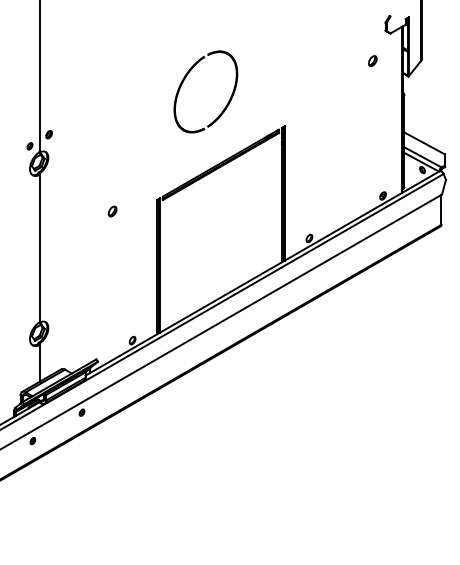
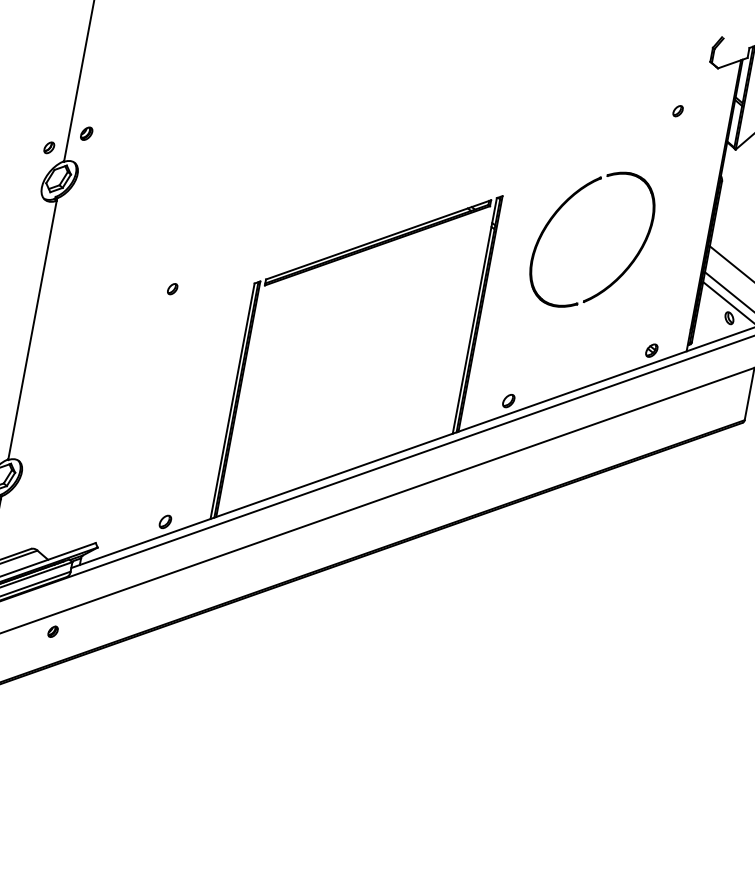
part: (372, 61) -> (677, 111), size x0.62
part: (185, 79) -> (560, 211), moved
part: (112, 211) -> (172, 289), size x0.62

